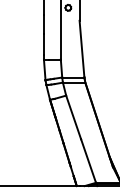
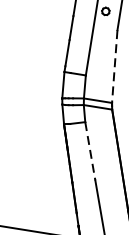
line: (82, 49) -> (115, 67), solid -> dashed
line: (73, 117) -> (90, 151), solid -> dashed

